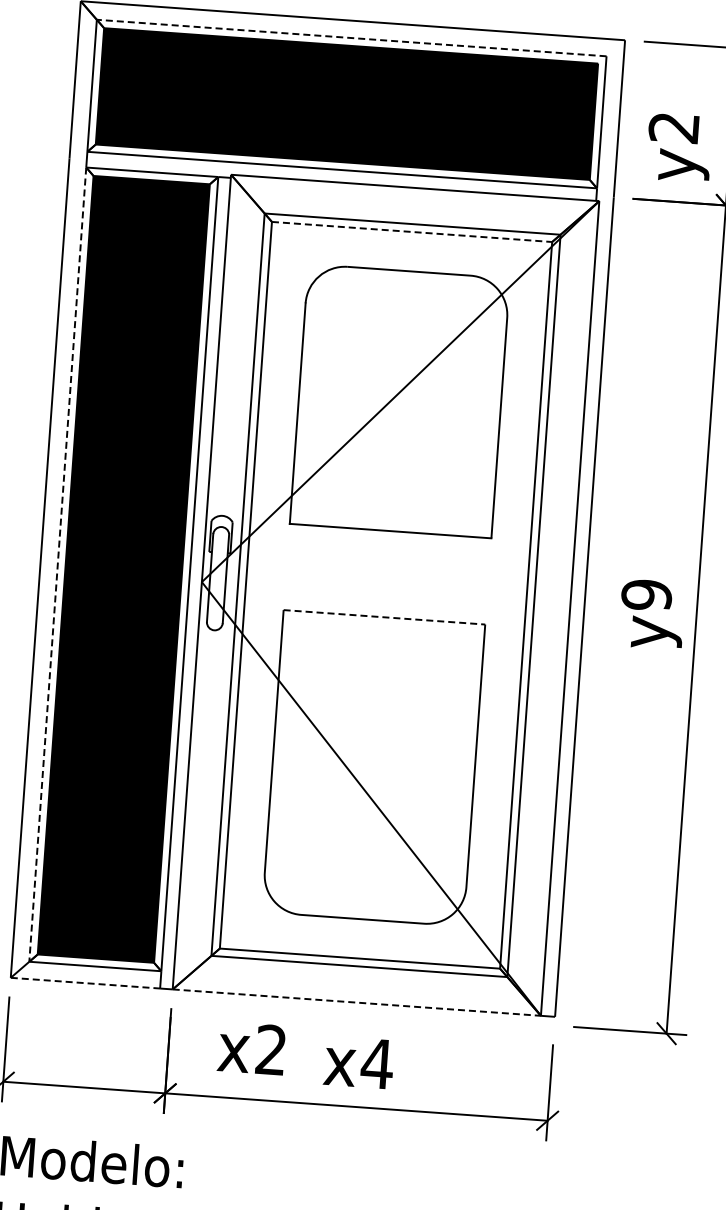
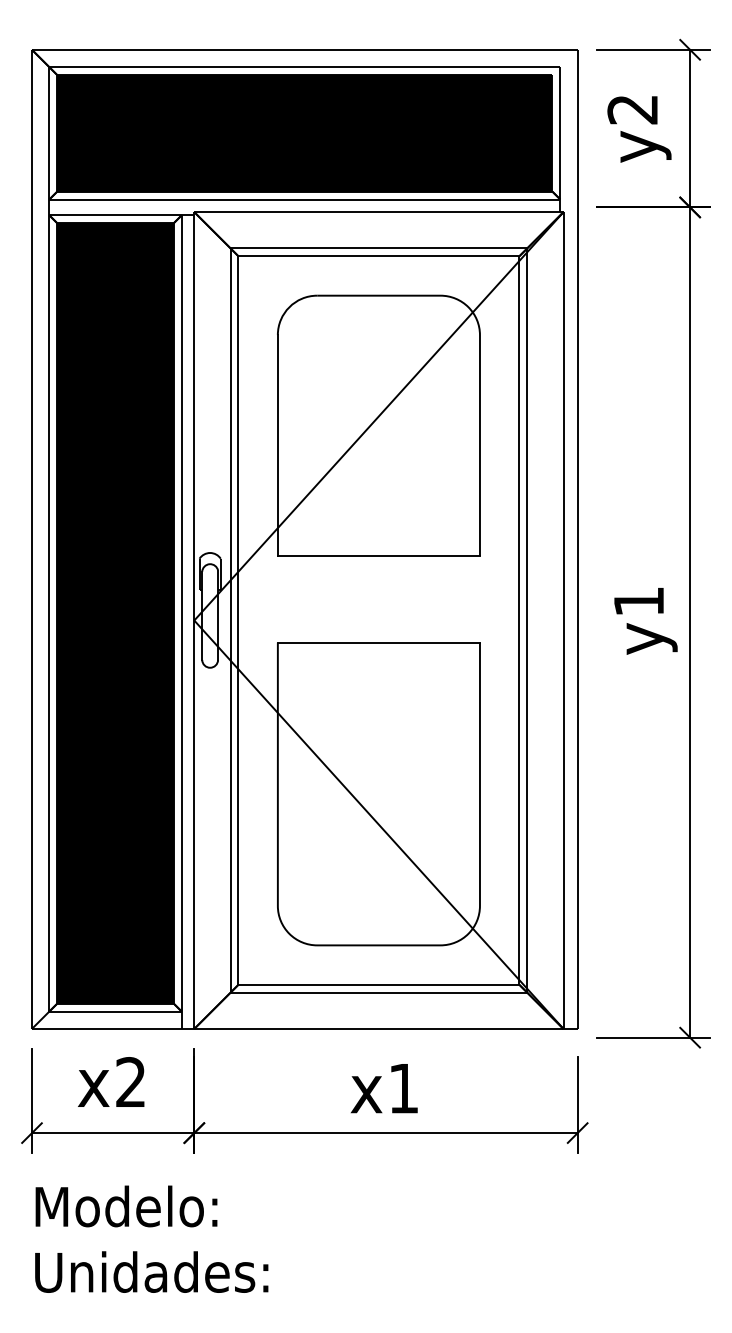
line: (351, 38) -> (304, 67), dashed -> solid
text: (679, 148) -> (639, 129), moved
line: (412, 232) -> (379, 256), dashed -> solid
line: (57, 564) -> (49, 613), dashed -> solid
text: (646, 594) -> (638, 601), y9 -> y1
line: (385, 617) -> (379, 642), dashed -> solid
line: (85, 982) -> (106, 1028), dashed -> solid
line: (356, 1002) -> (378, 1028), dashed -> solid
text: (251, 1047) -> (111, 1081), moved
text: (377, 1063) -> (403, 1088), x4 -> x1

